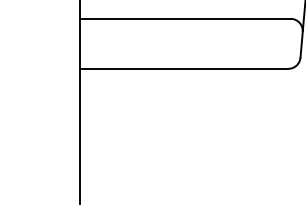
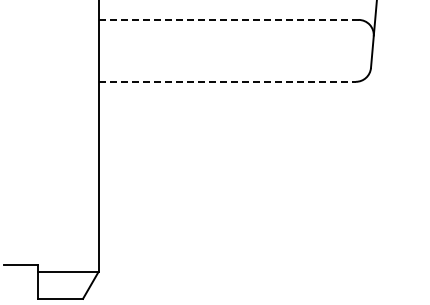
line: (186, 18) -> (229, 19), solid -> dashed
line: (184, 68) -> (227, 81), solid -> dashed

